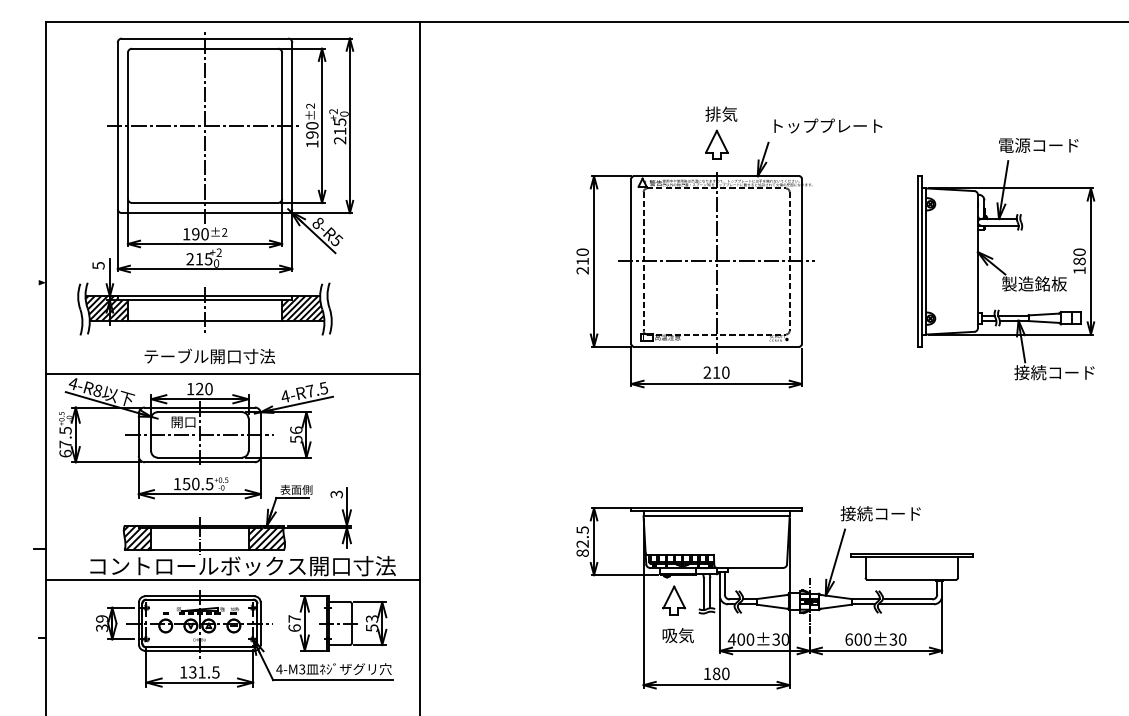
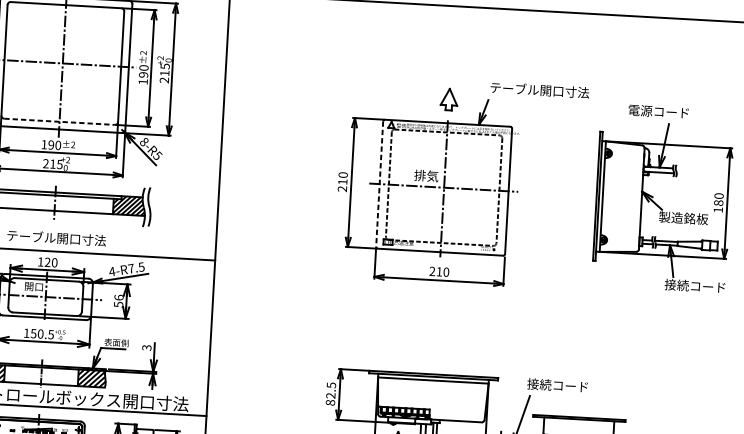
text: (721, 113) -> (426, 175), moved
text: (835, 125) -> (539, 89), トッププレート -> テーブル開口寸法
text: (1038, 145) -> (658, 111), moved
line: (205, 202) -> (59, 121), solid -> dashed
line: (631, 261) -> (379, 184), solid -> dashed

